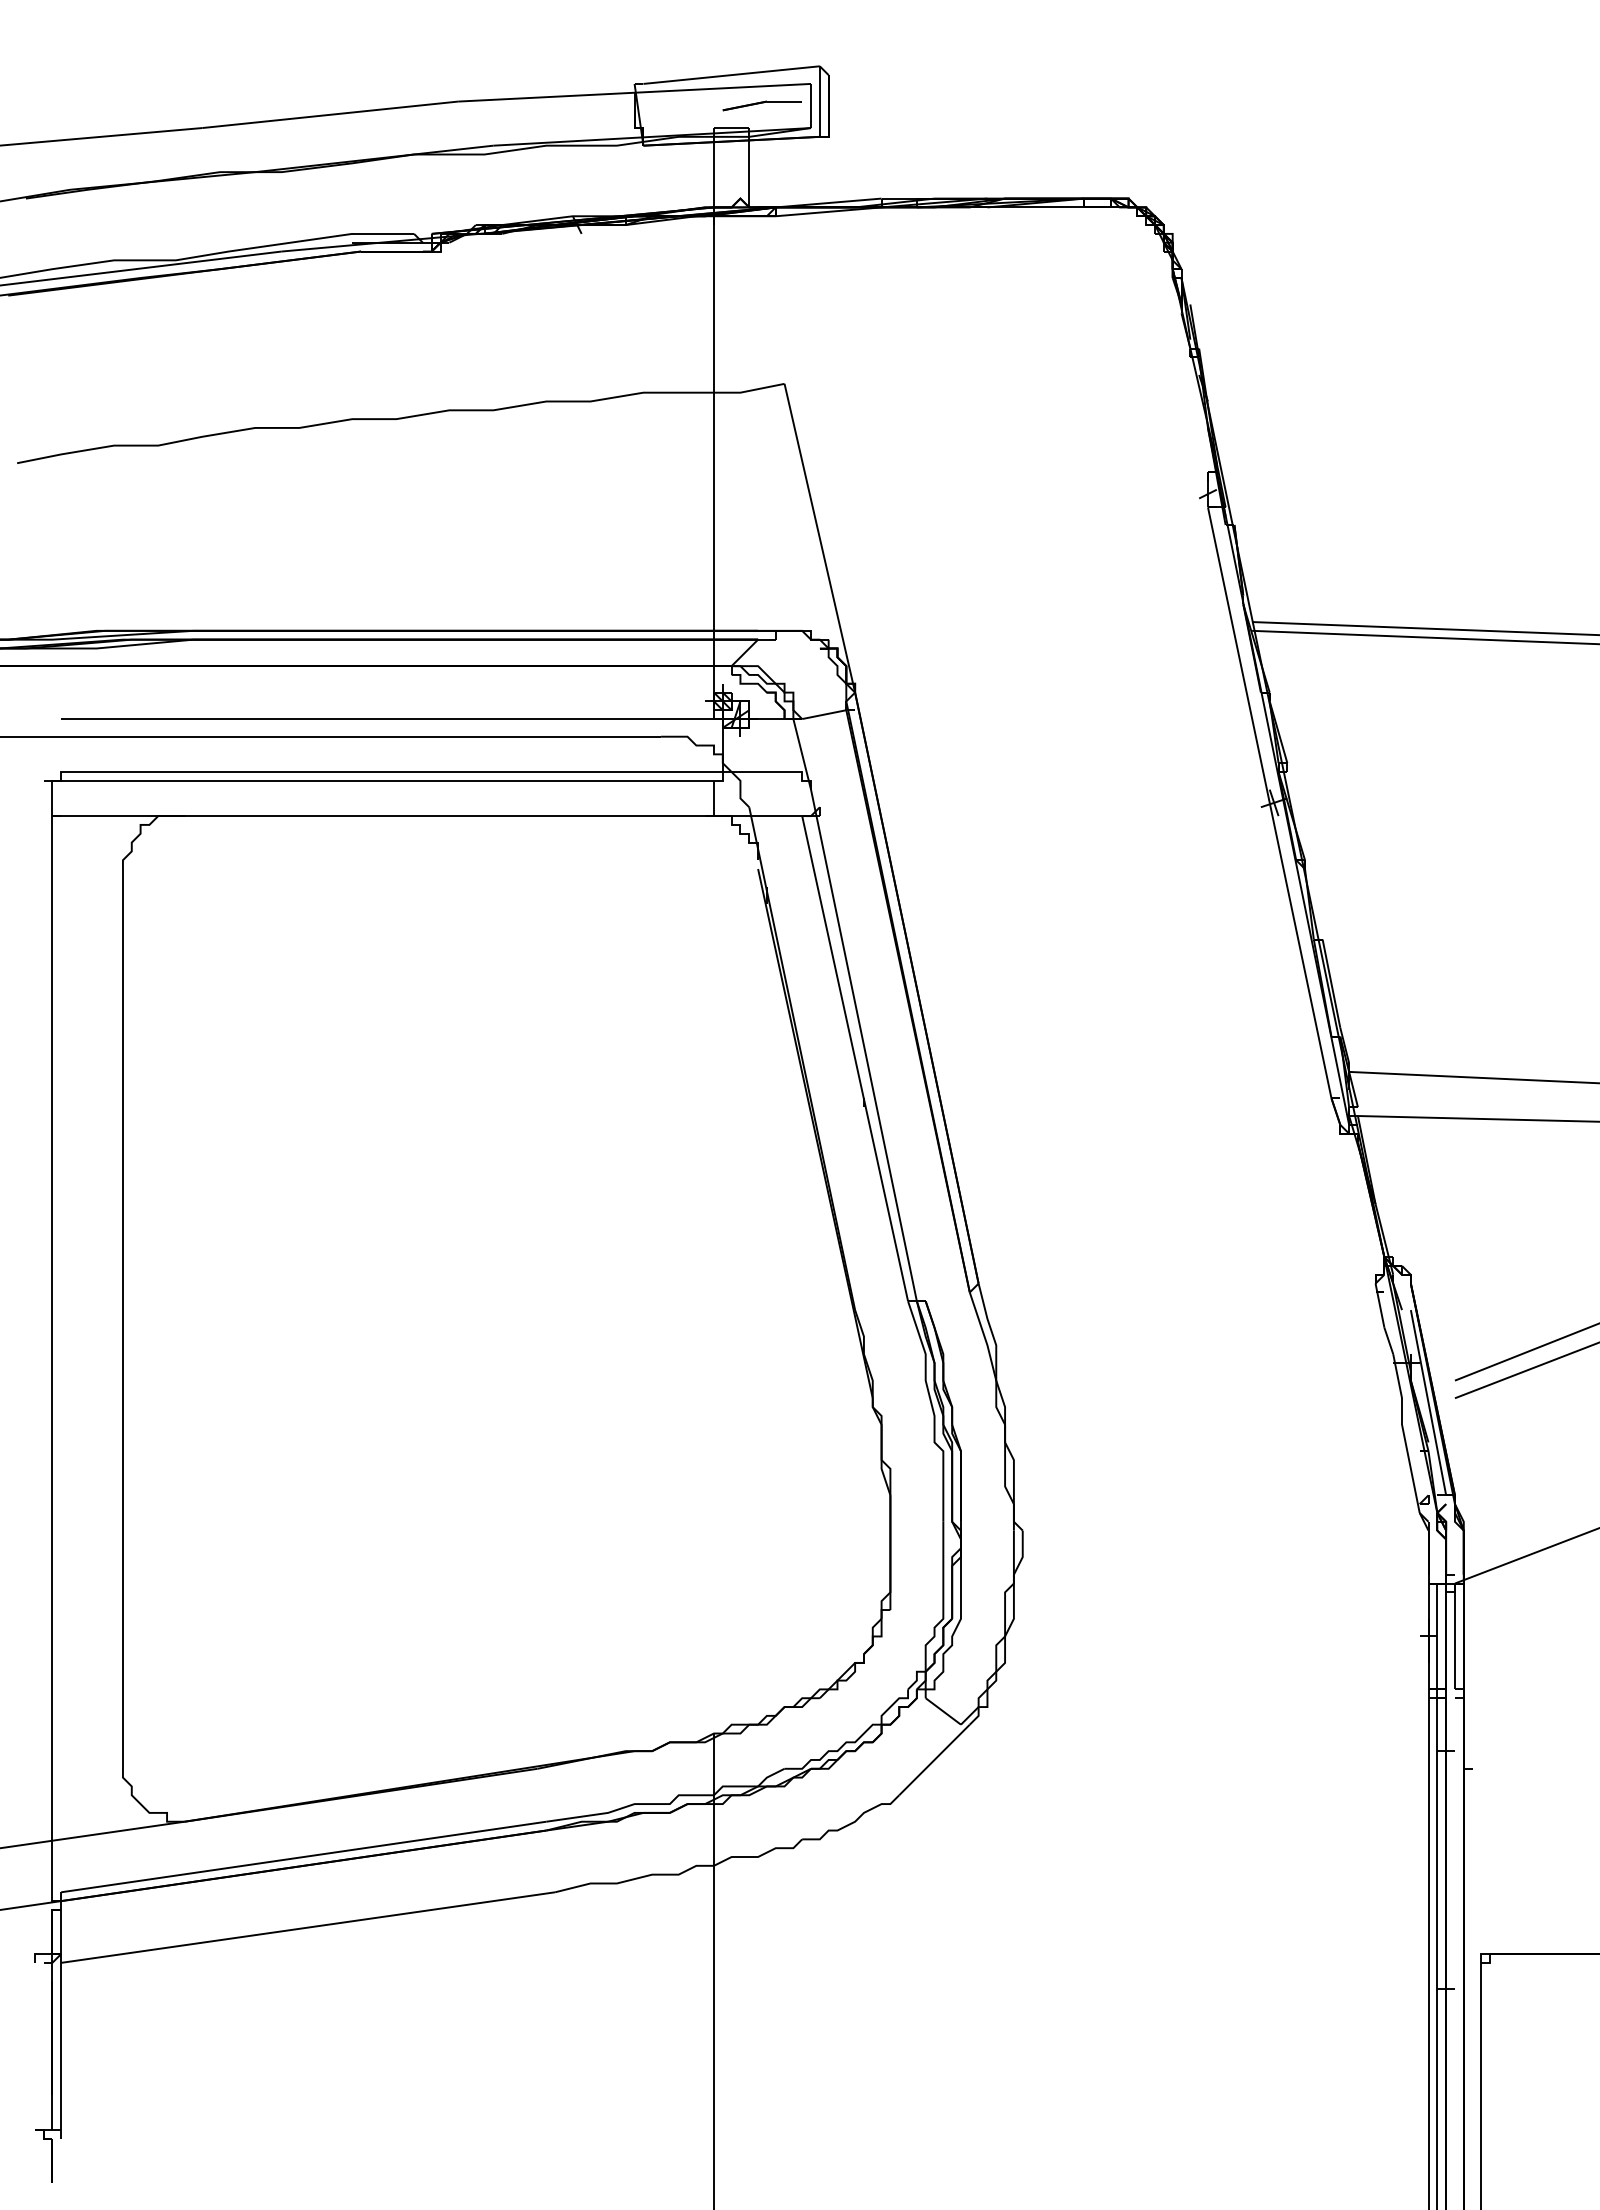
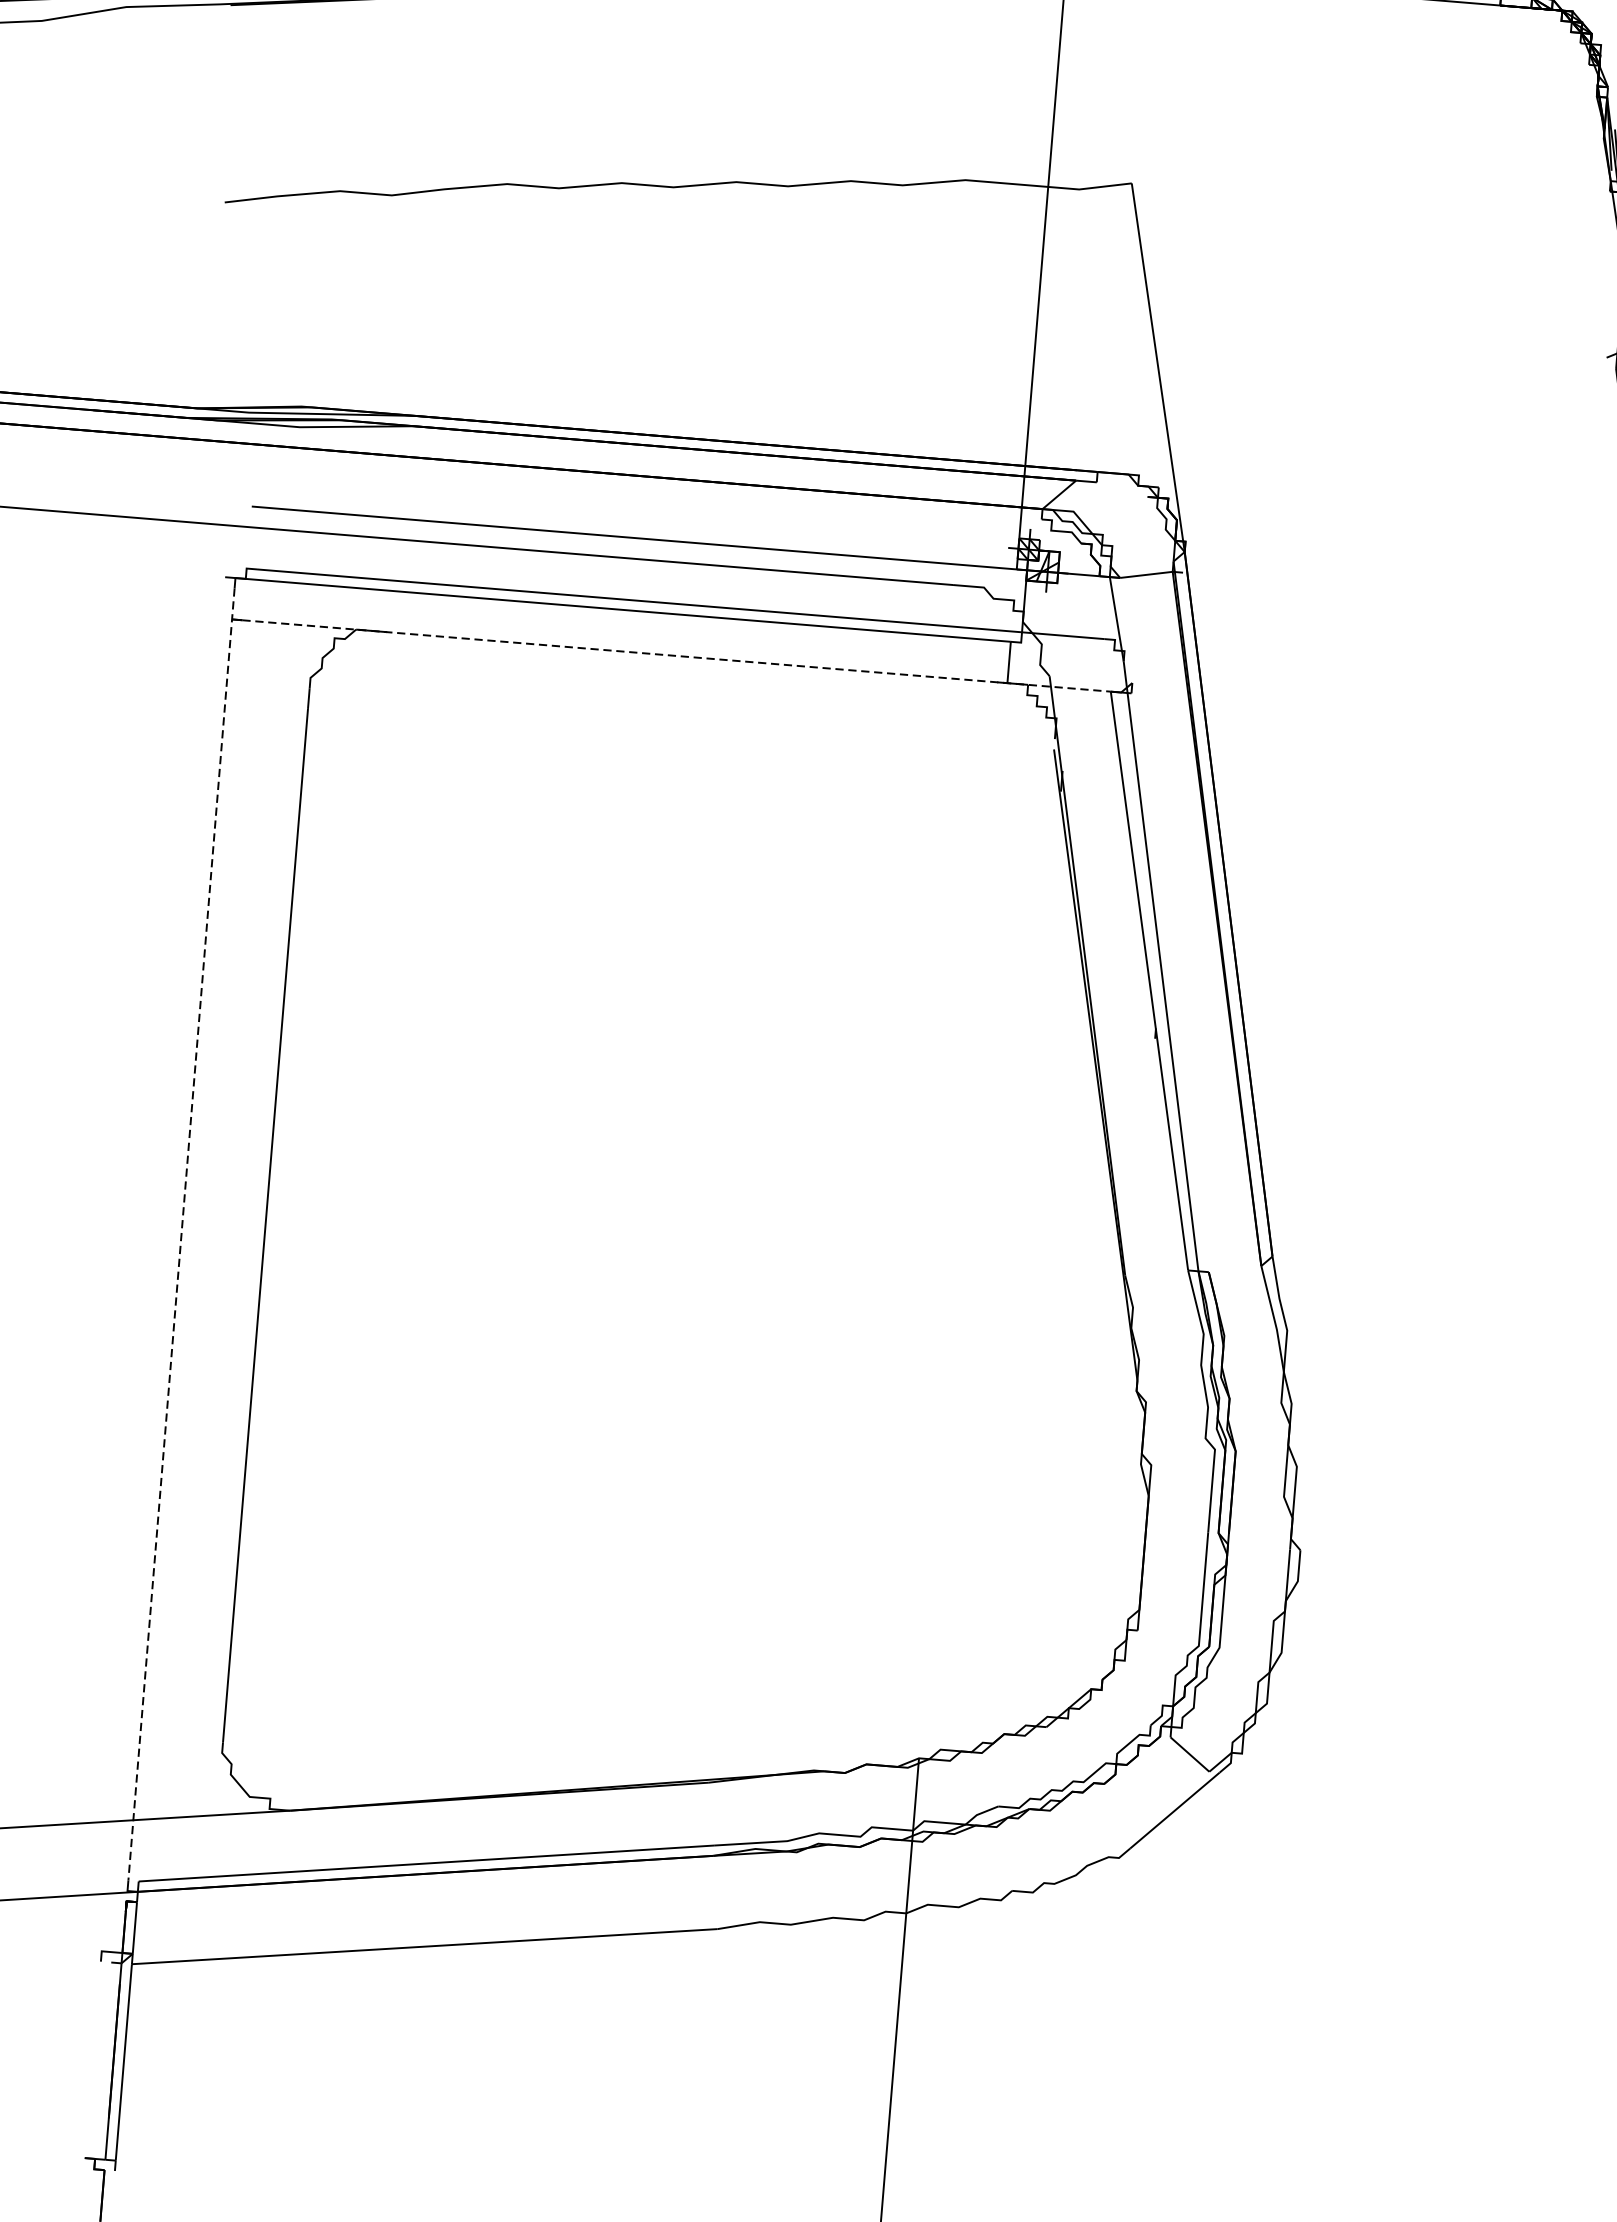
line: (432, 816) -> (677, 656), solid -> dashed
line: (52, 1341) -> (181, 1235), solid -> dashed

